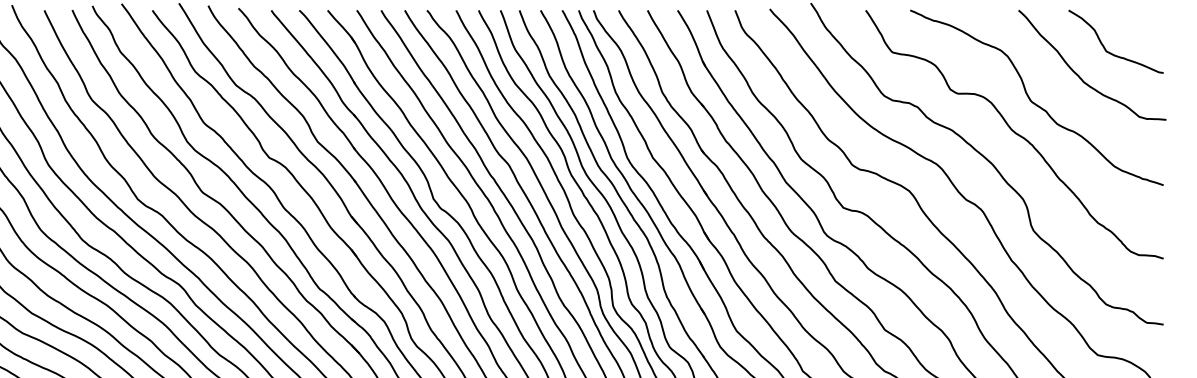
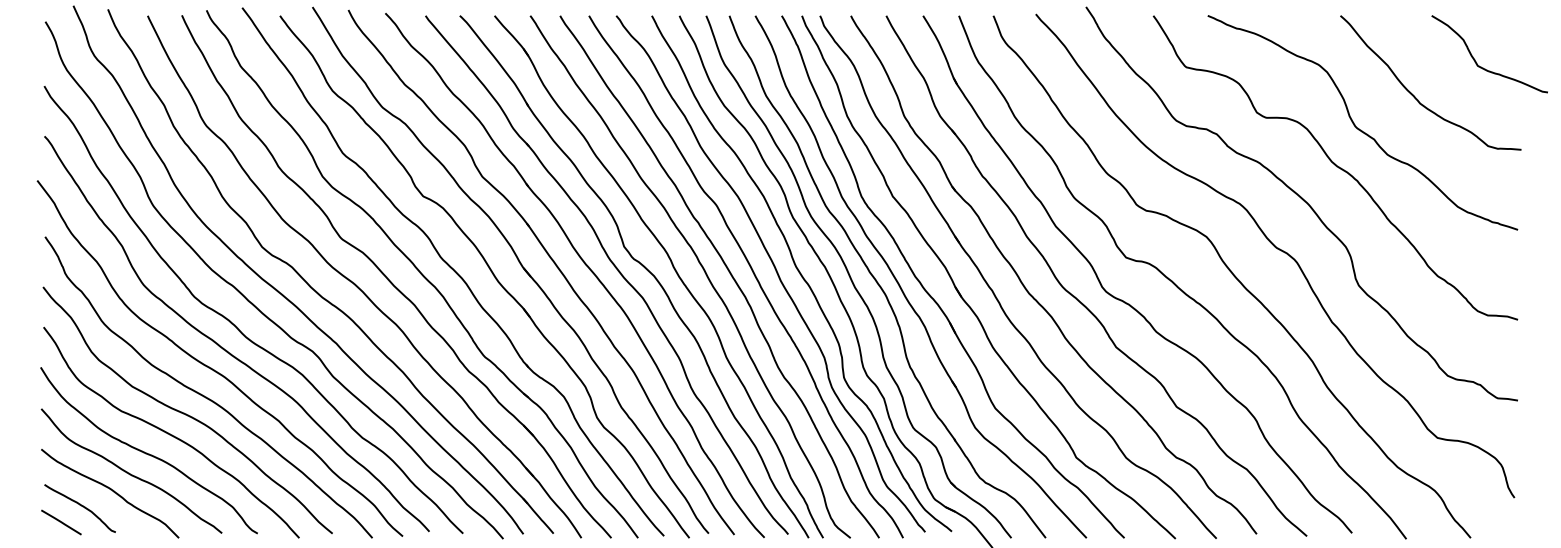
curve: (1110, 52) -> (1483, 67), moved

